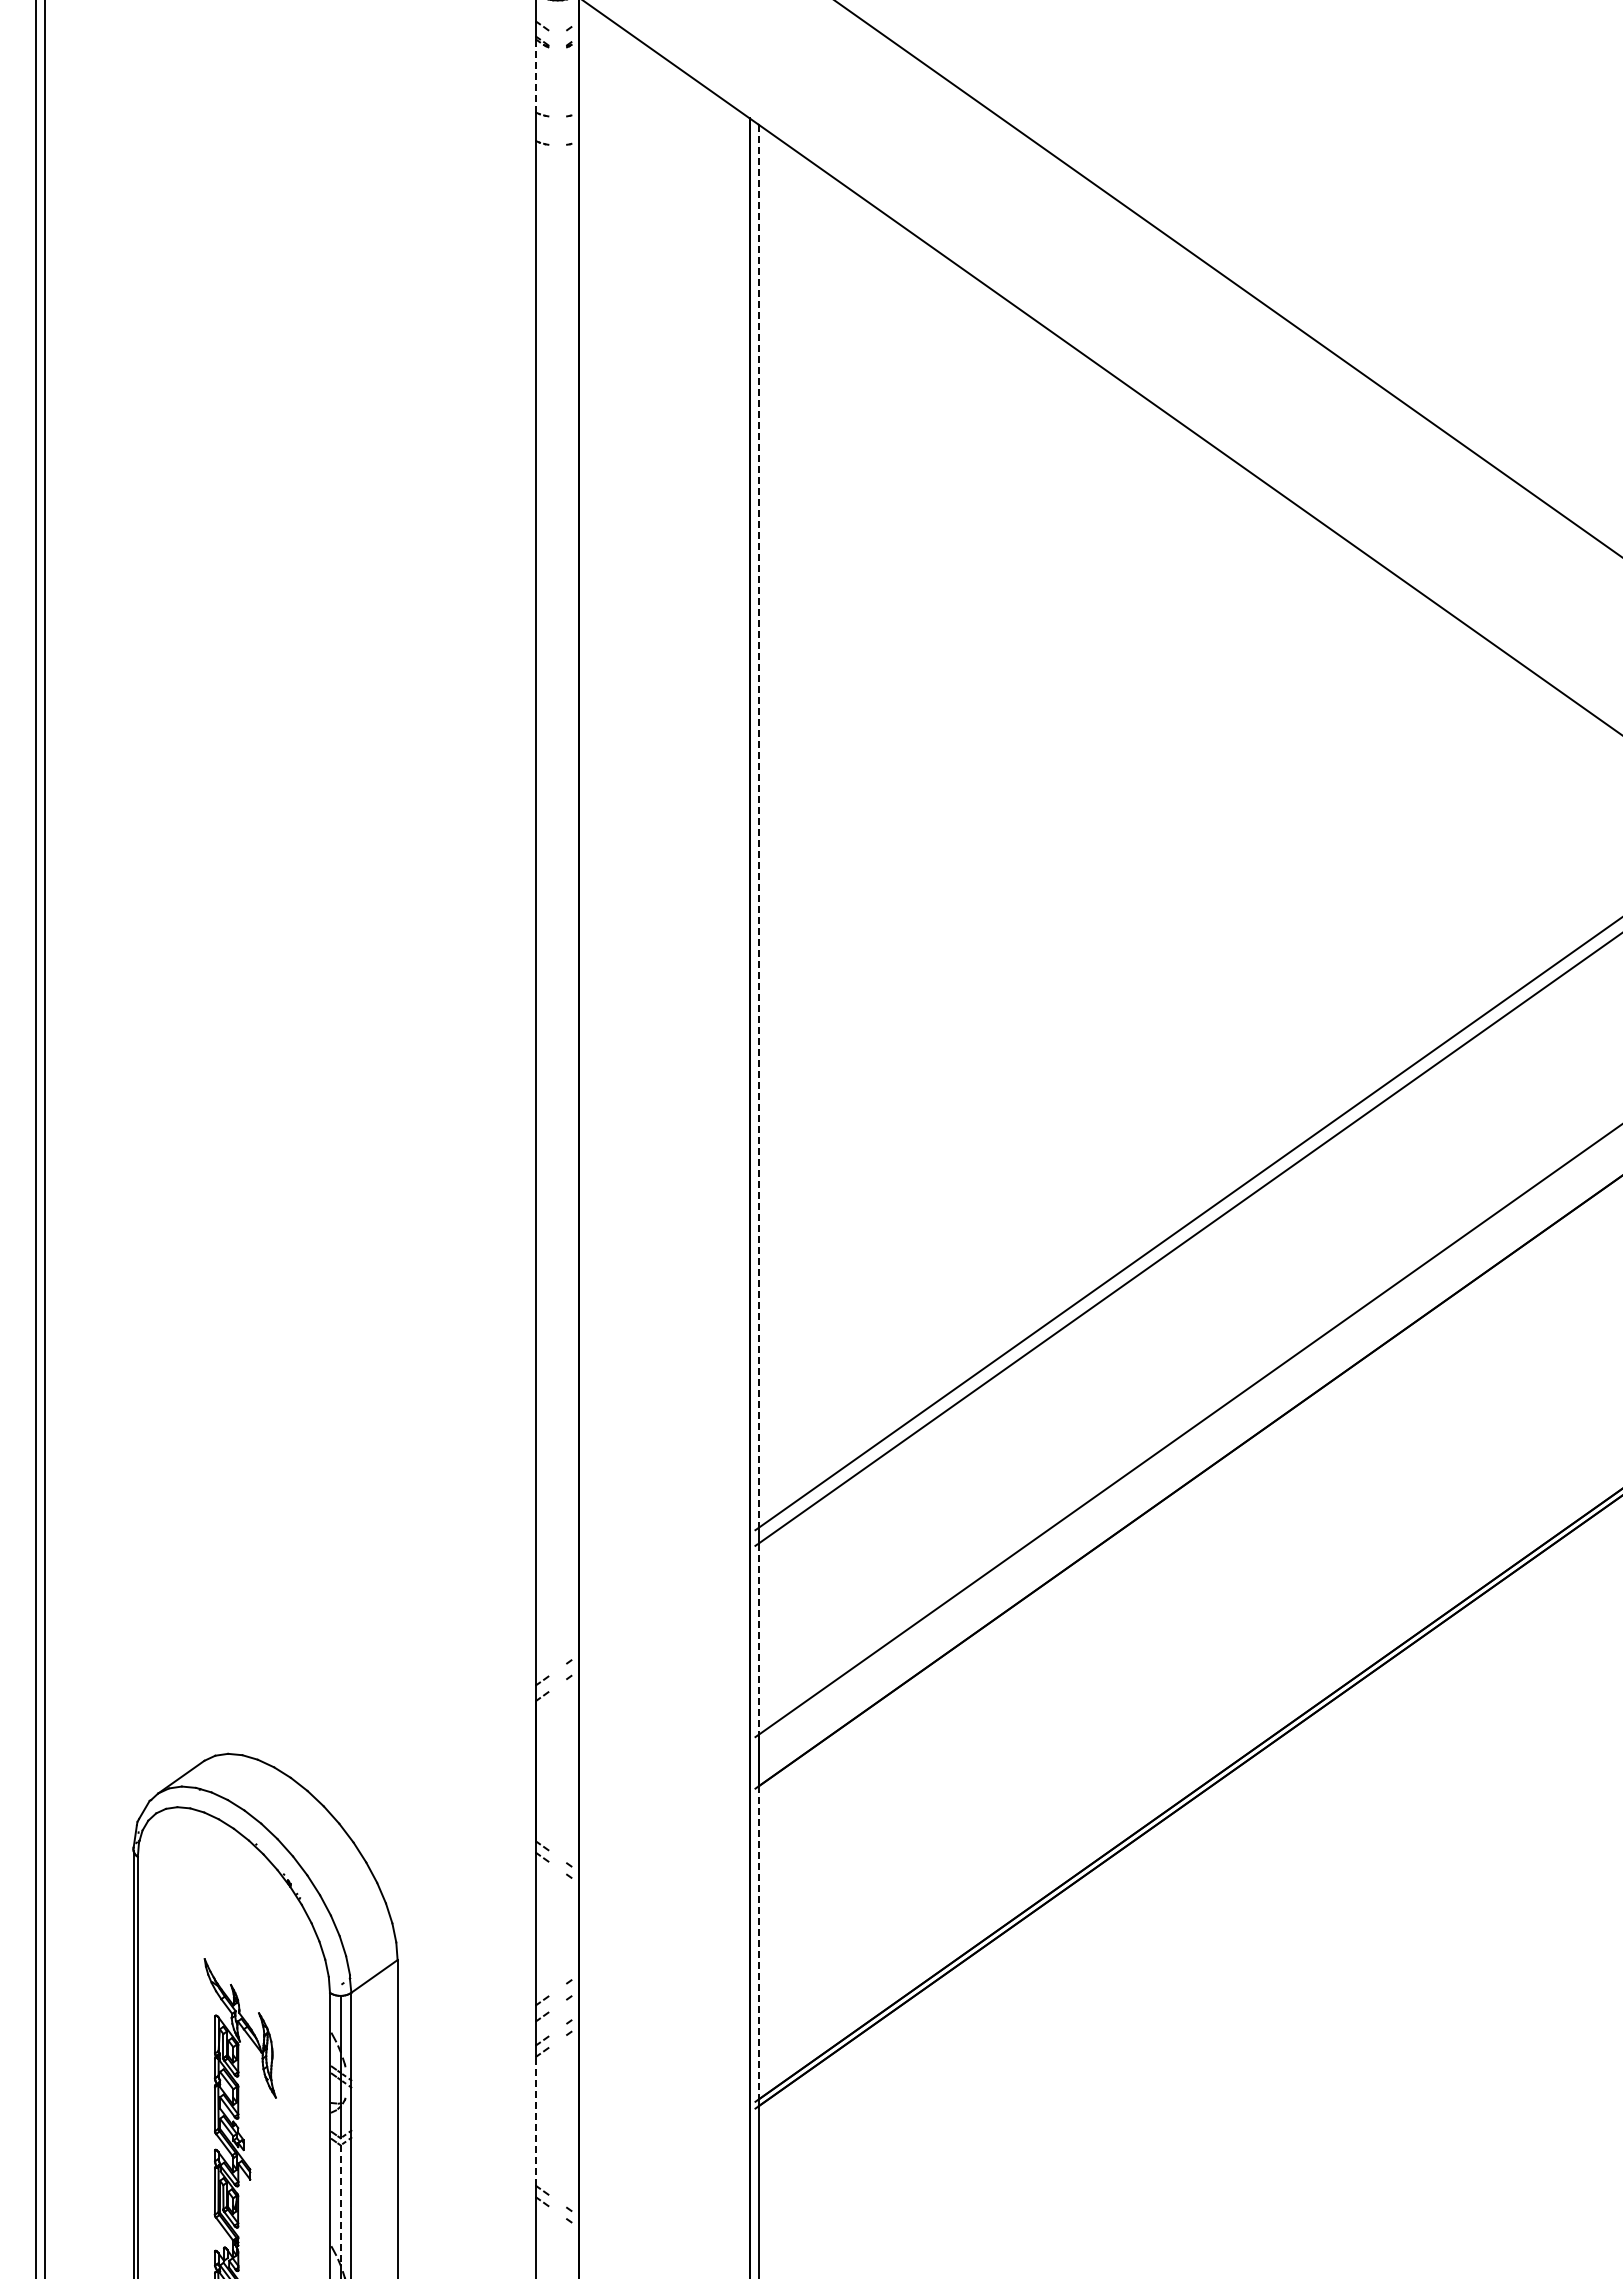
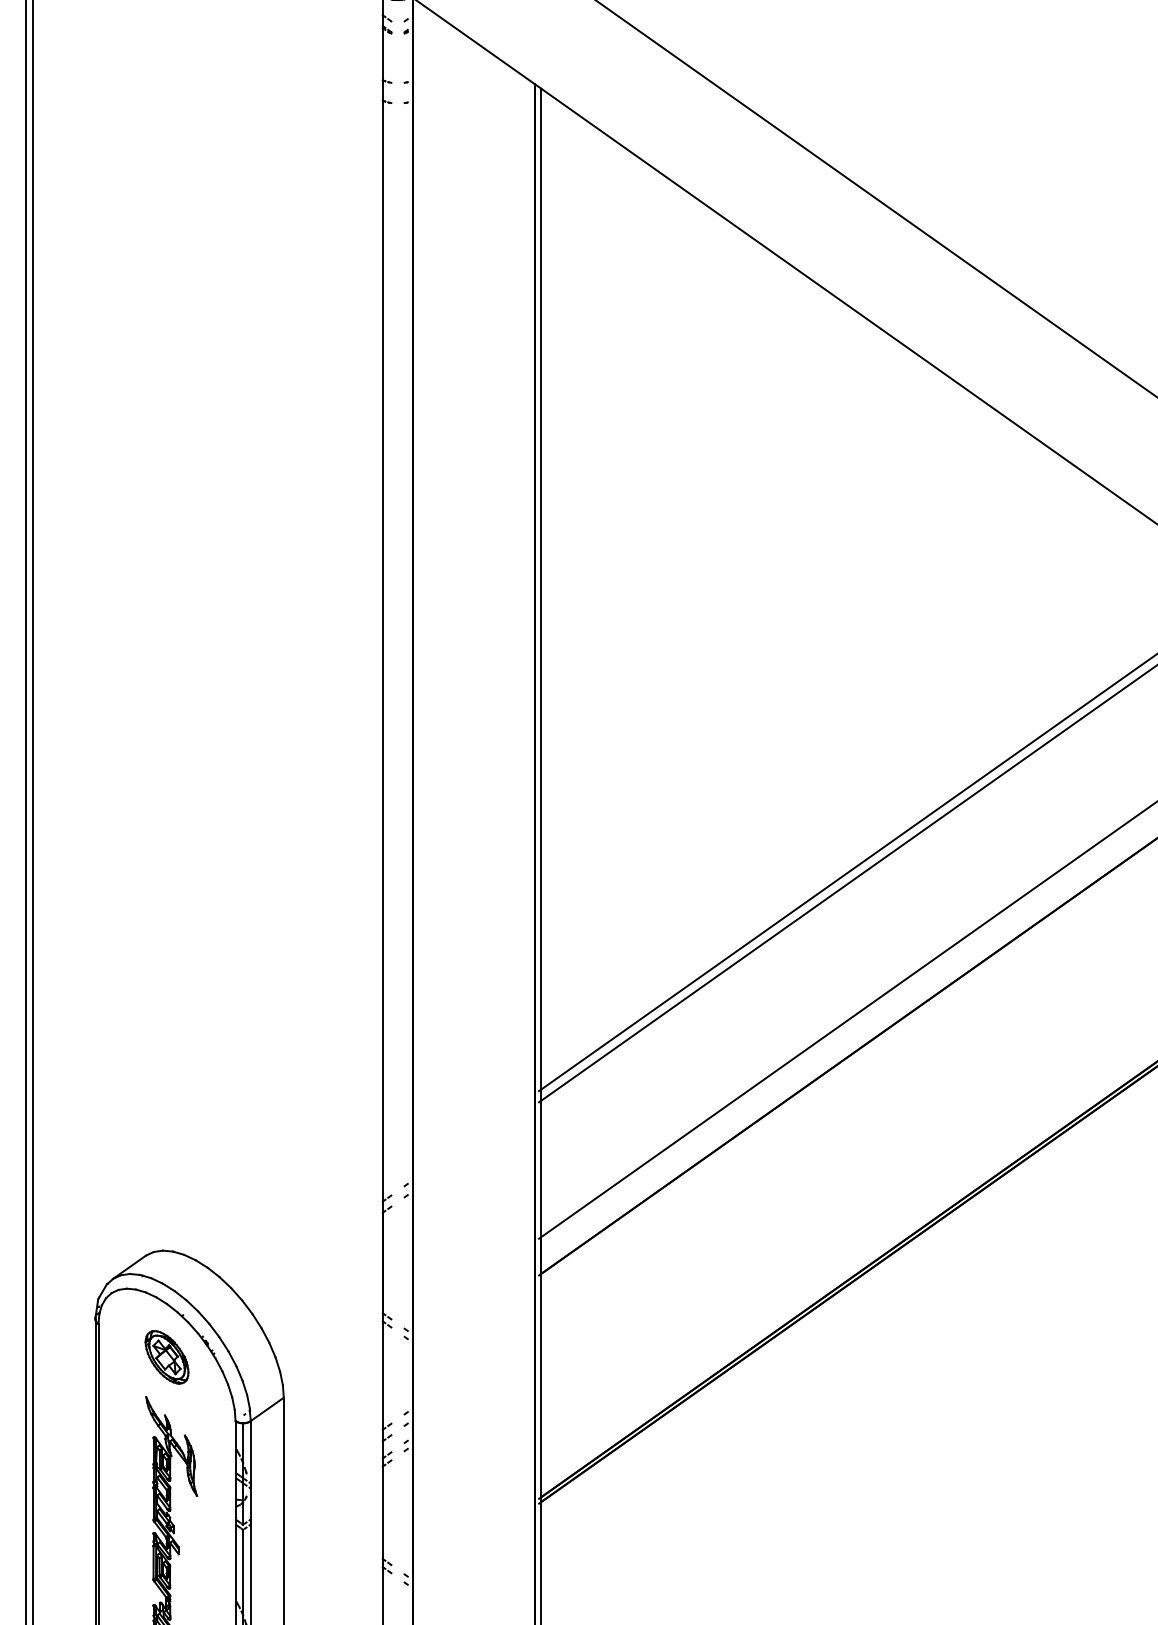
line: (536, 75) -> (382, 53), dashed -> solid
line: (758, 826) -> (541, 589), dashed -> solid
line: (758, 1639) -> (541, 1169), dashed -> solid
part: (233, 1903) -> (166, 1357), added
line: (758, 1942) -> (541, 1385), dashed -> solid
line: (536, 2121) -> (382, 1512), dashed -> solid
line: (340, 2205) -> (243, 1572), dashed -> solid

